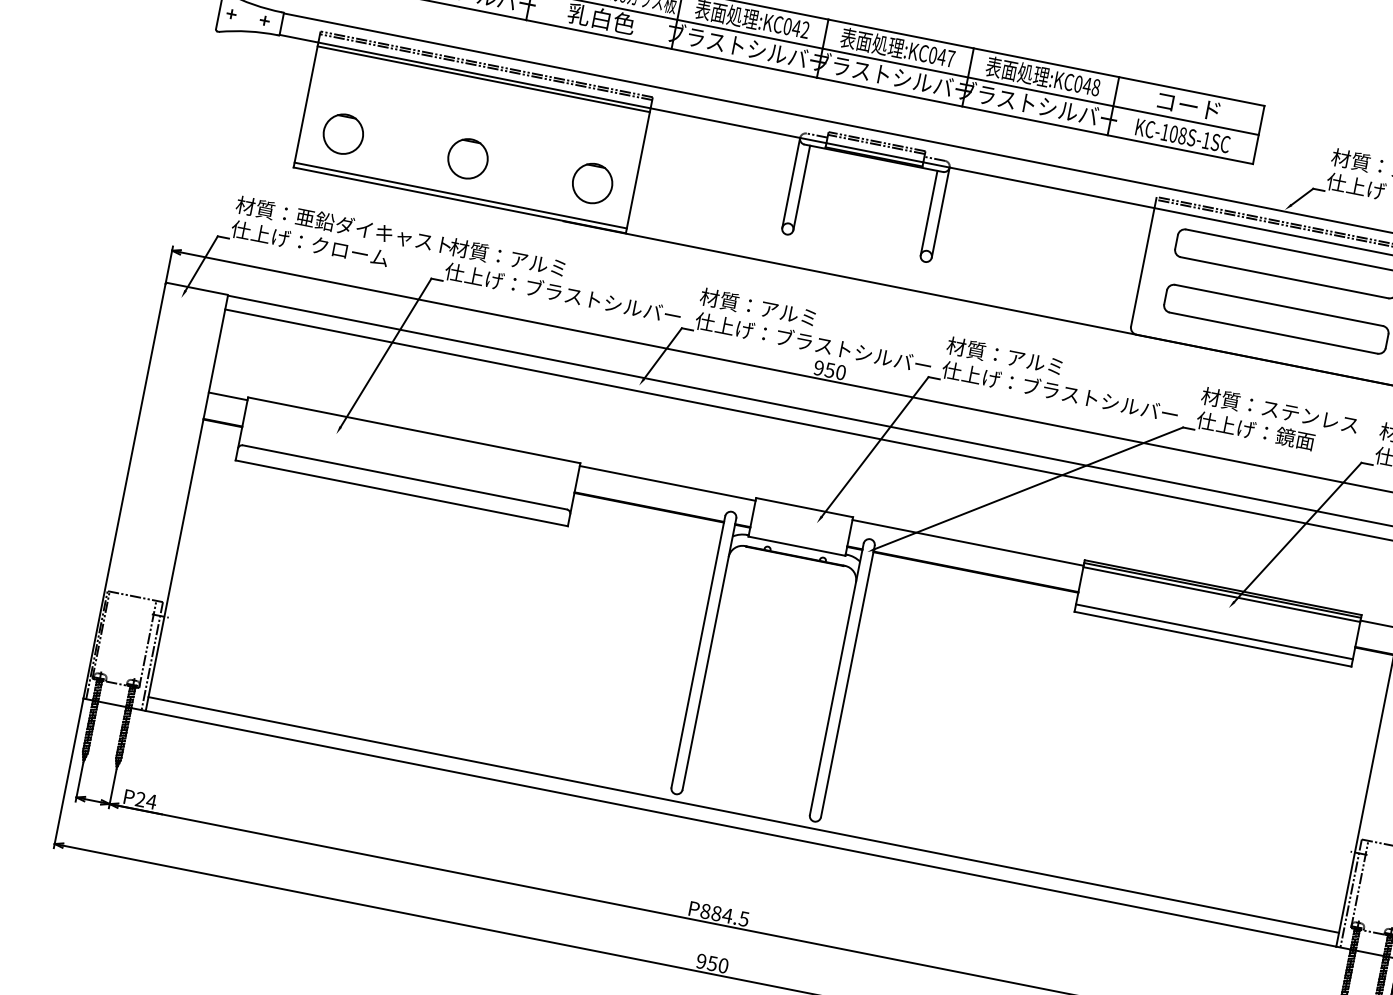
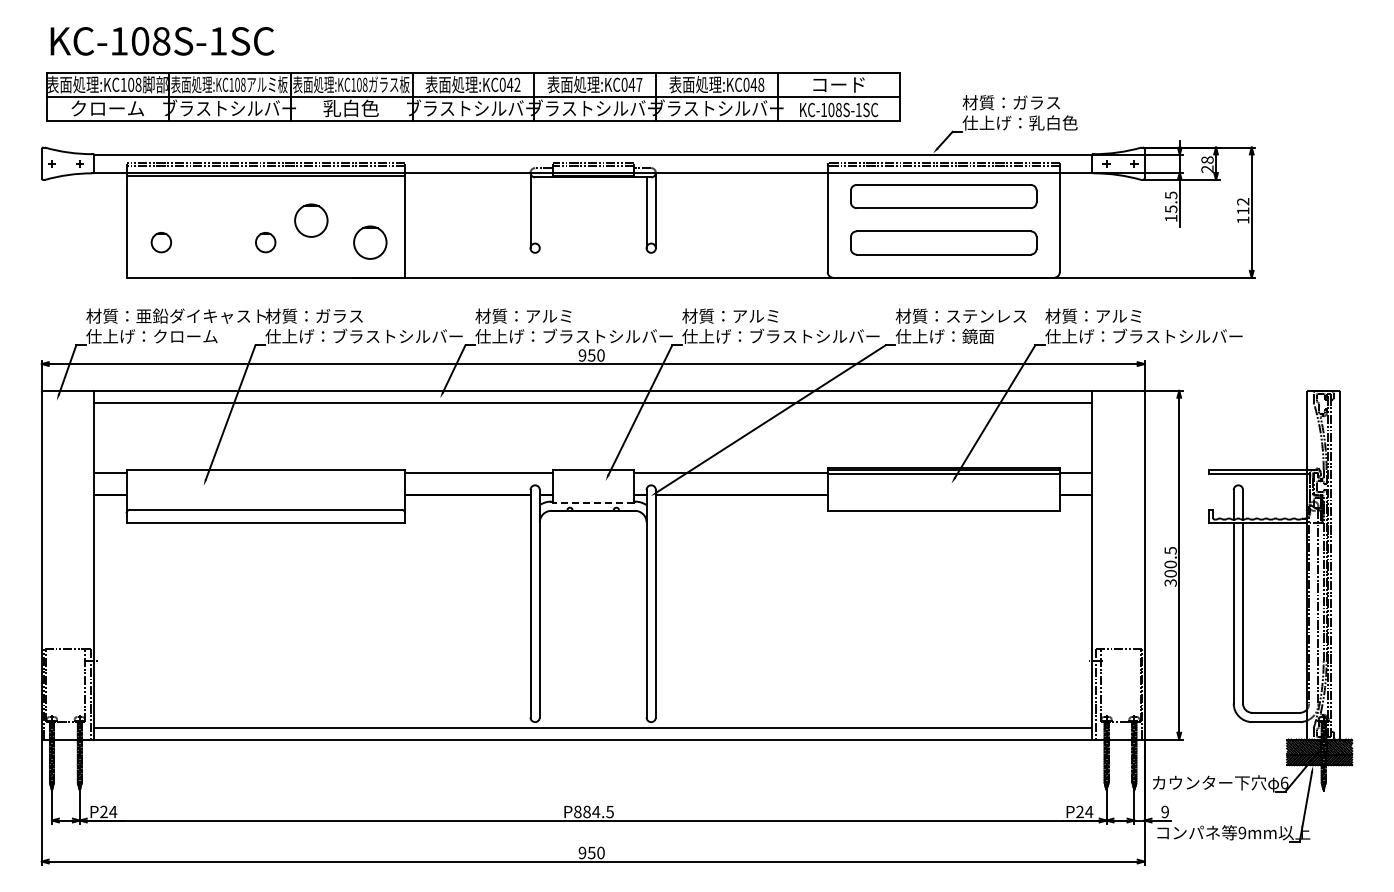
circle: (343, 133) -> (161, 242), size x0.6
circle: (527, 143) -> (311, 220), added
circle: (467, 158) -> (265, 242), size x0.6
line: (801, 187) -> (539, 212), removed
line: (460, 195) -> (265, 273), removed
text: (538, 263) -> (339, 315), 材質：アルミ -> 材質：ガラス
line: (797, 546) -> (593, 502), solid -> dashed
line: (1214, 632) -> (943, 505), removed

